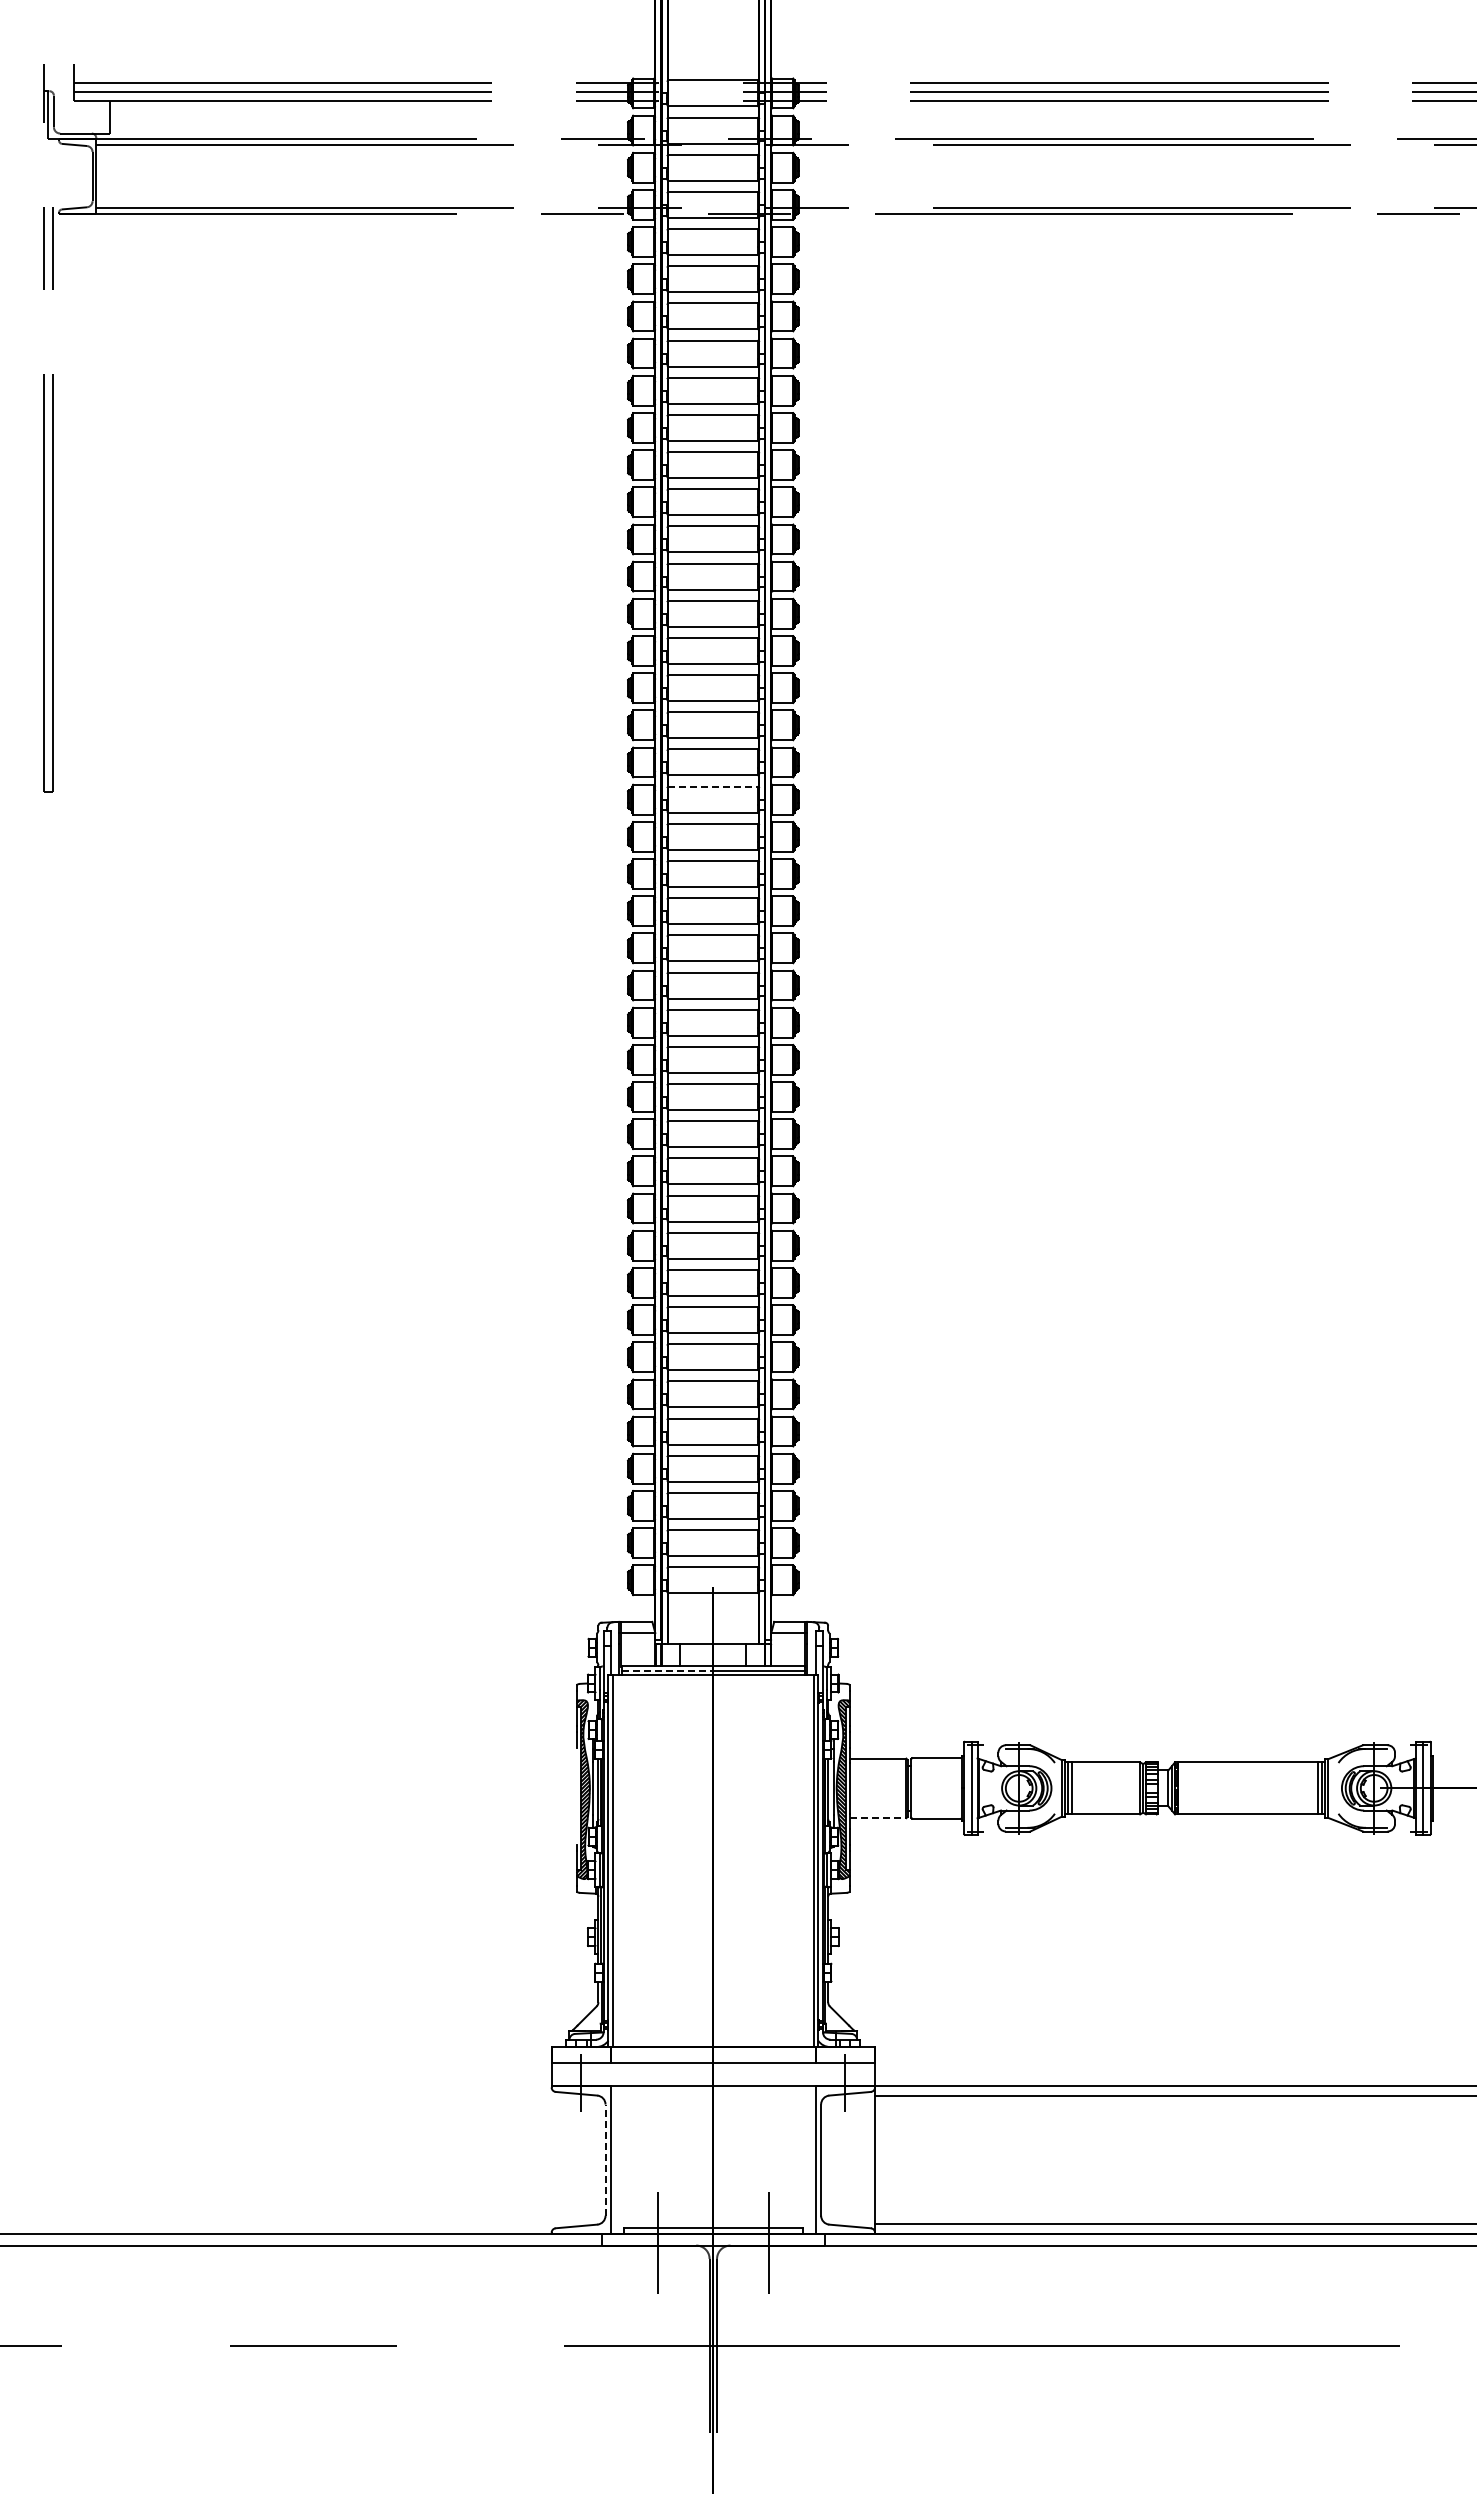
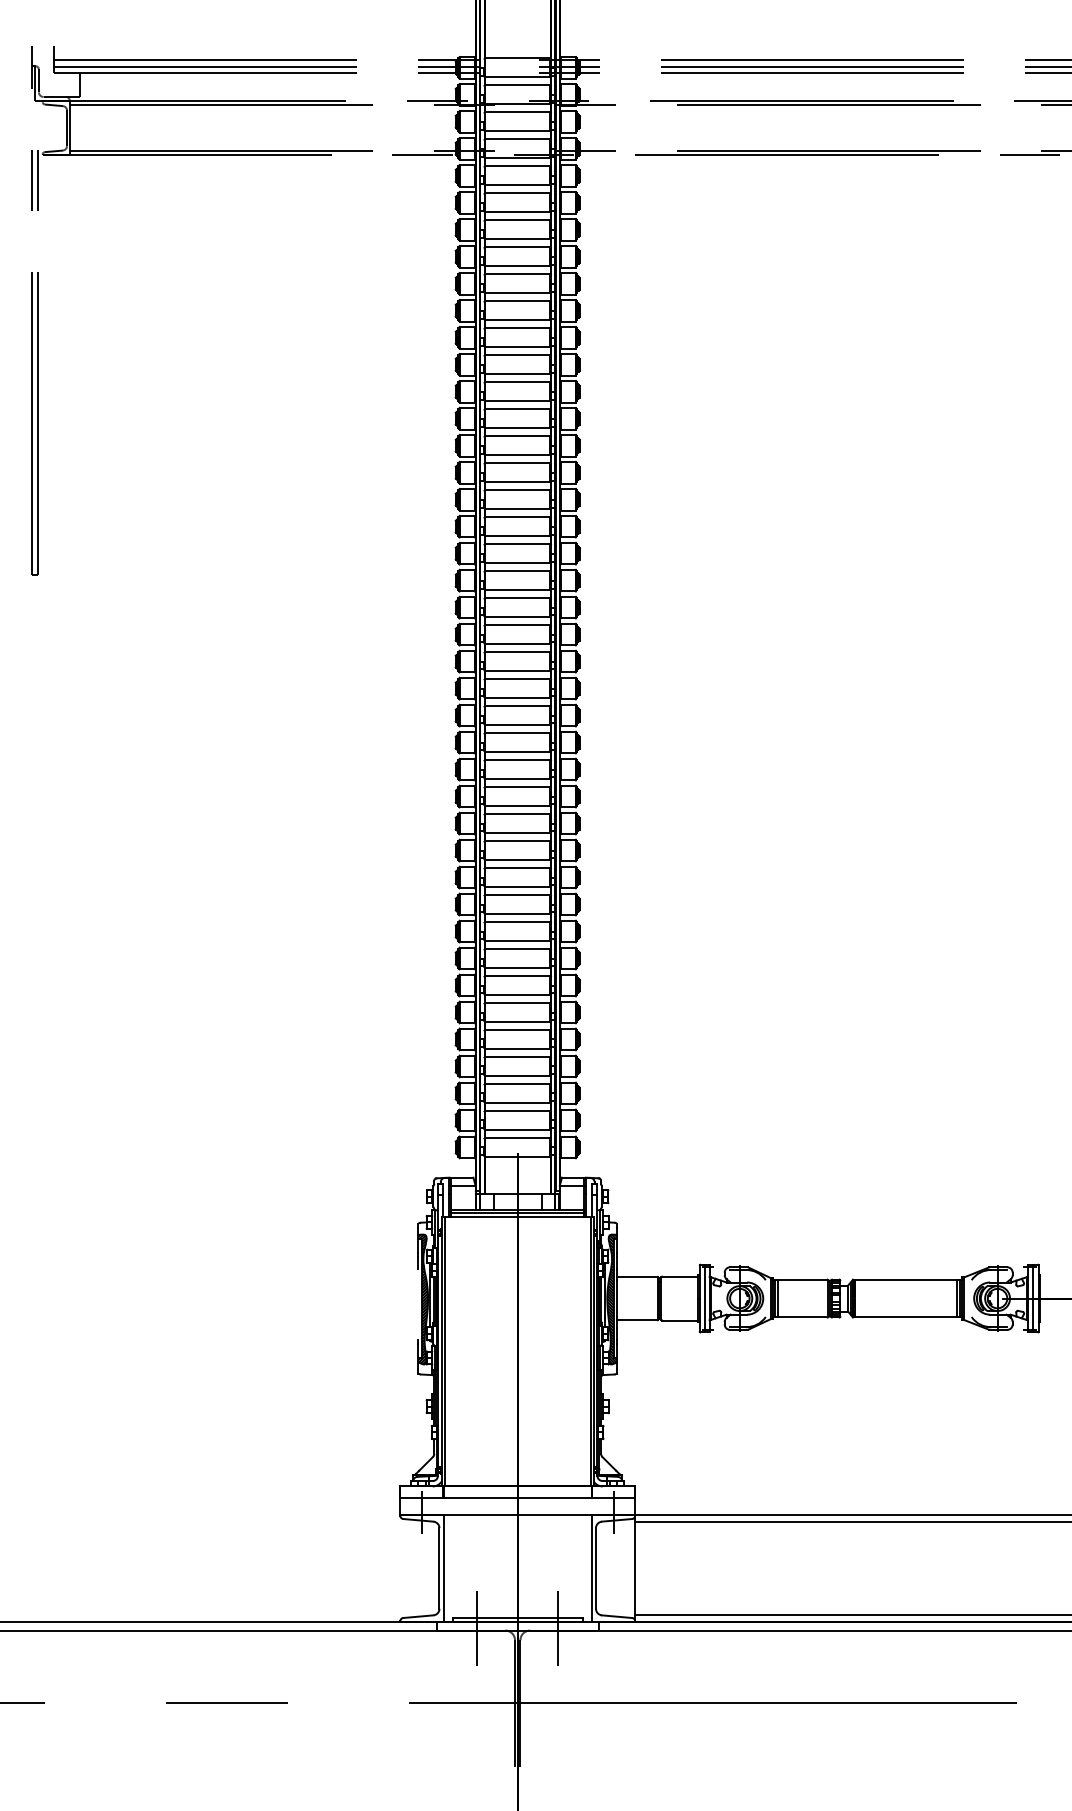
line: (713, 786) -> (517, 571), dashed -> solid
line: (667, 1670) -> (484, 1213), dashed -> solid
line: (878, 1818) -> (637, 1320), dashed -> solid
line: (605, 2160) -> (439, 1568), dashed -> solid

